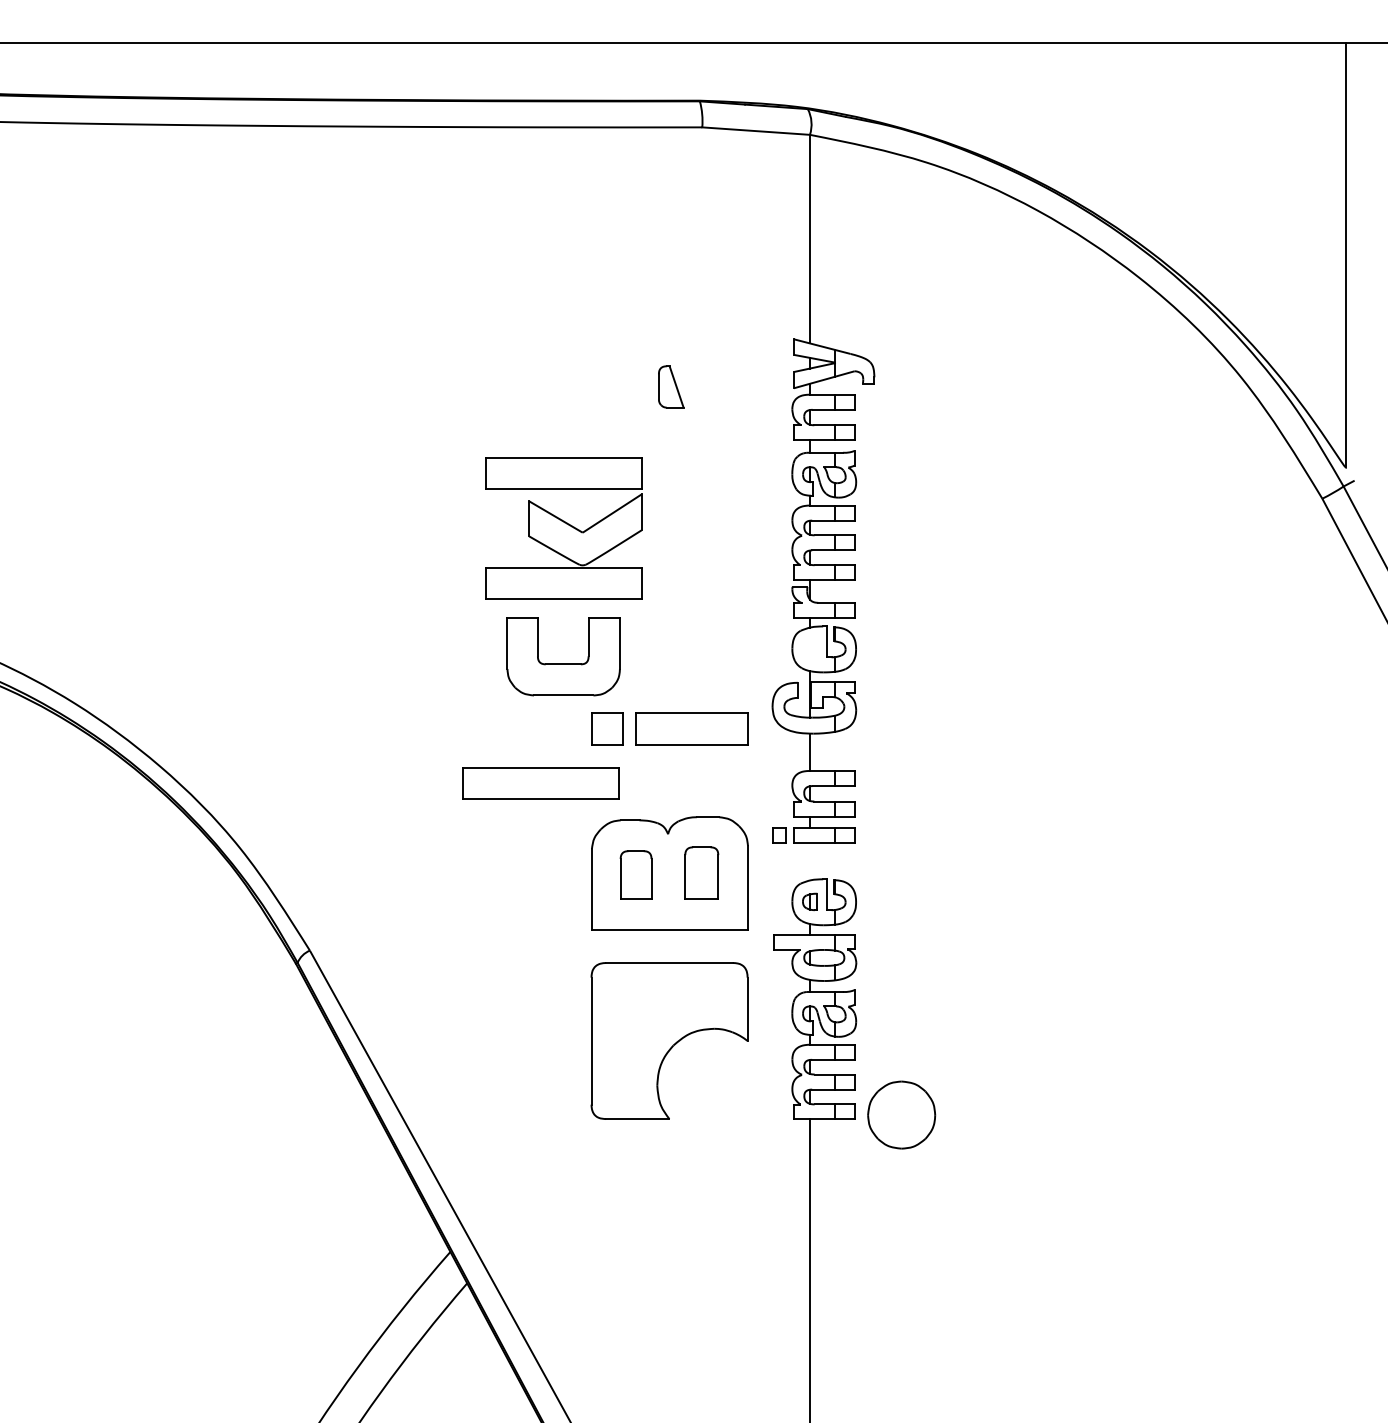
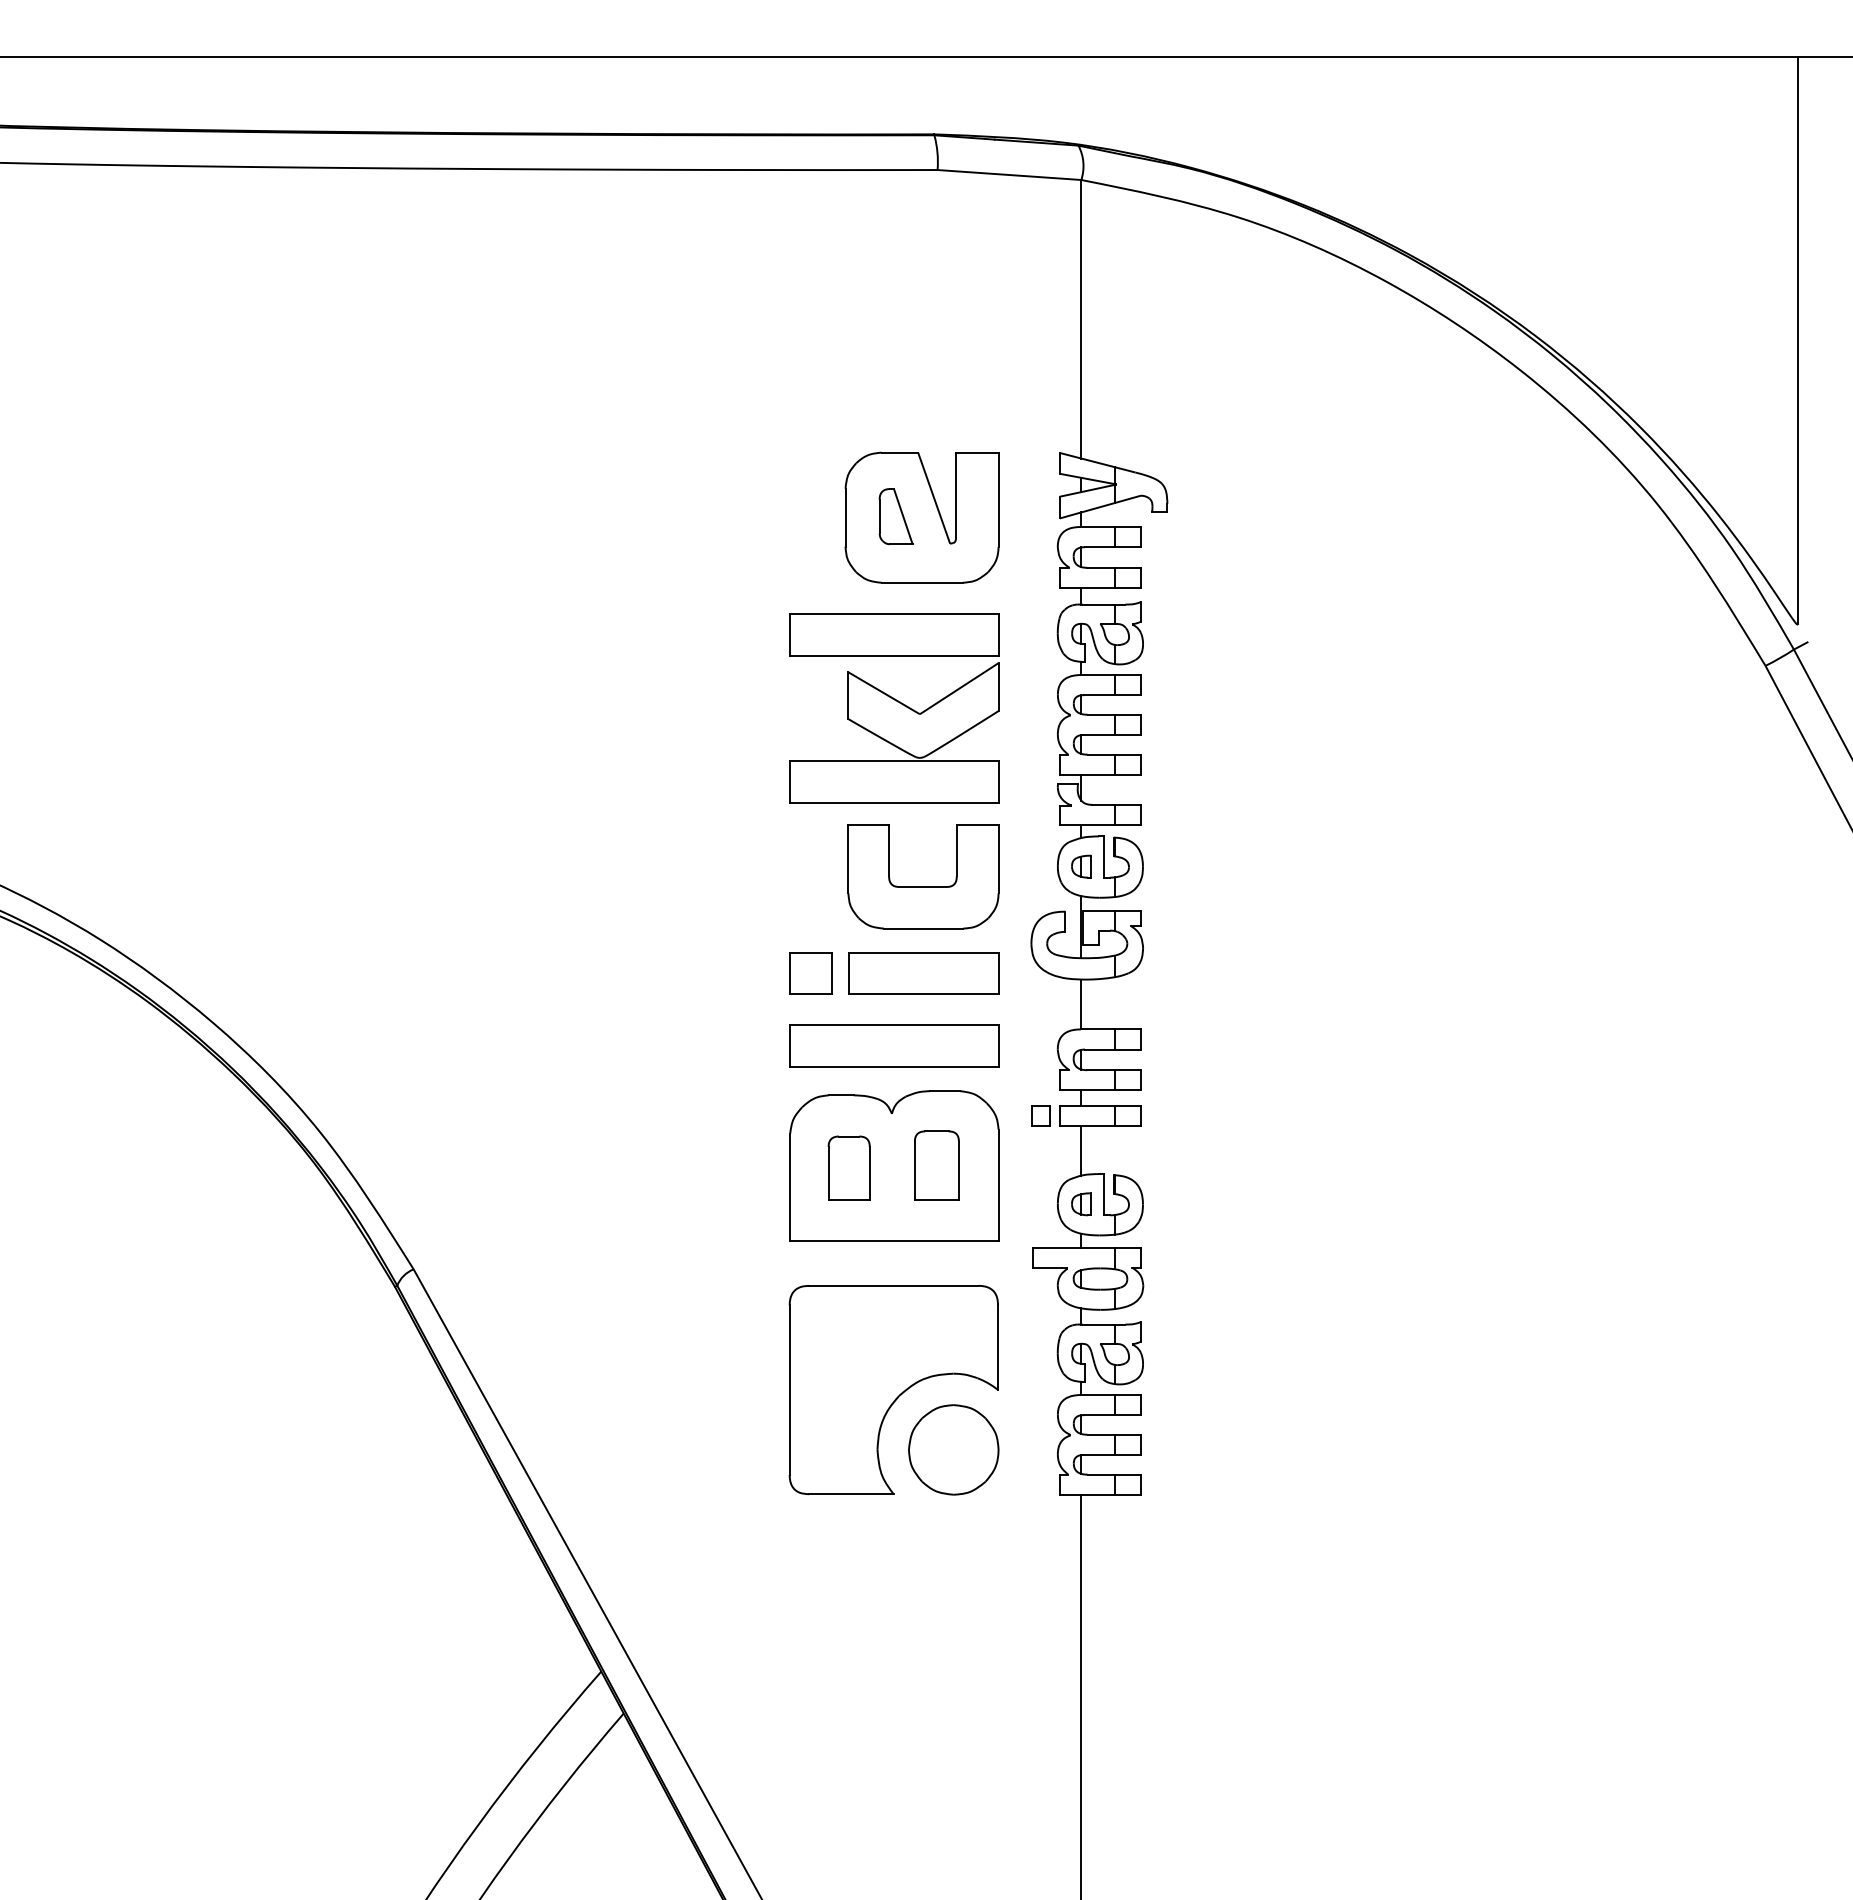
part: (690, 387) -> (921, 517), added
part: (563, 528) -> (894, 708), moved
part: (810, 648) -> (1081, 866), added
part: (563, 663) -> (923, 886), moved
part: (541, 783) -> (894, 1045), moved
line: (810, 861) -> (1081, 1150), added
part: (901, 1114) -> (953, 1449), moved

